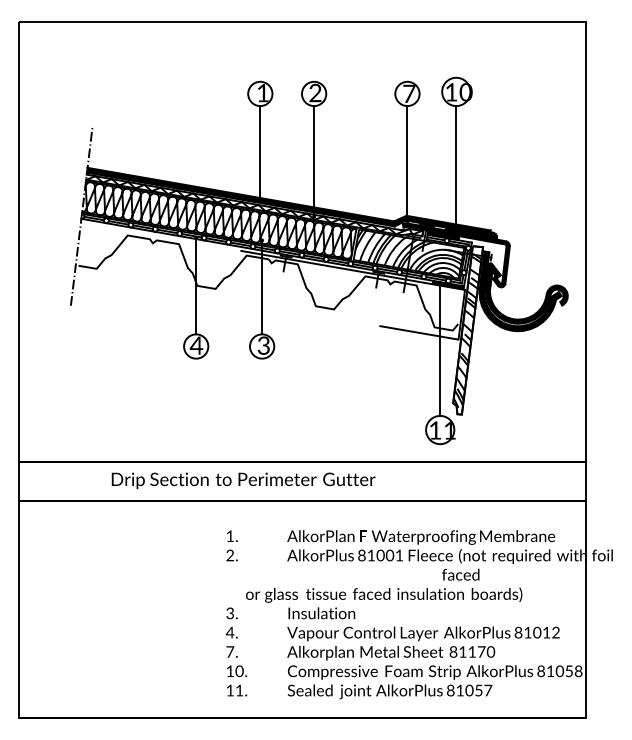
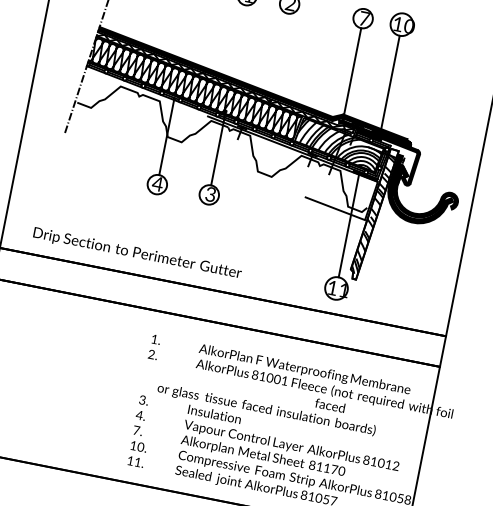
line: (260, 152) -> (238, 41), removed
line: (314, 161) -> (279, 57), removed
text: (243, 480) -> (137, 253), moved

